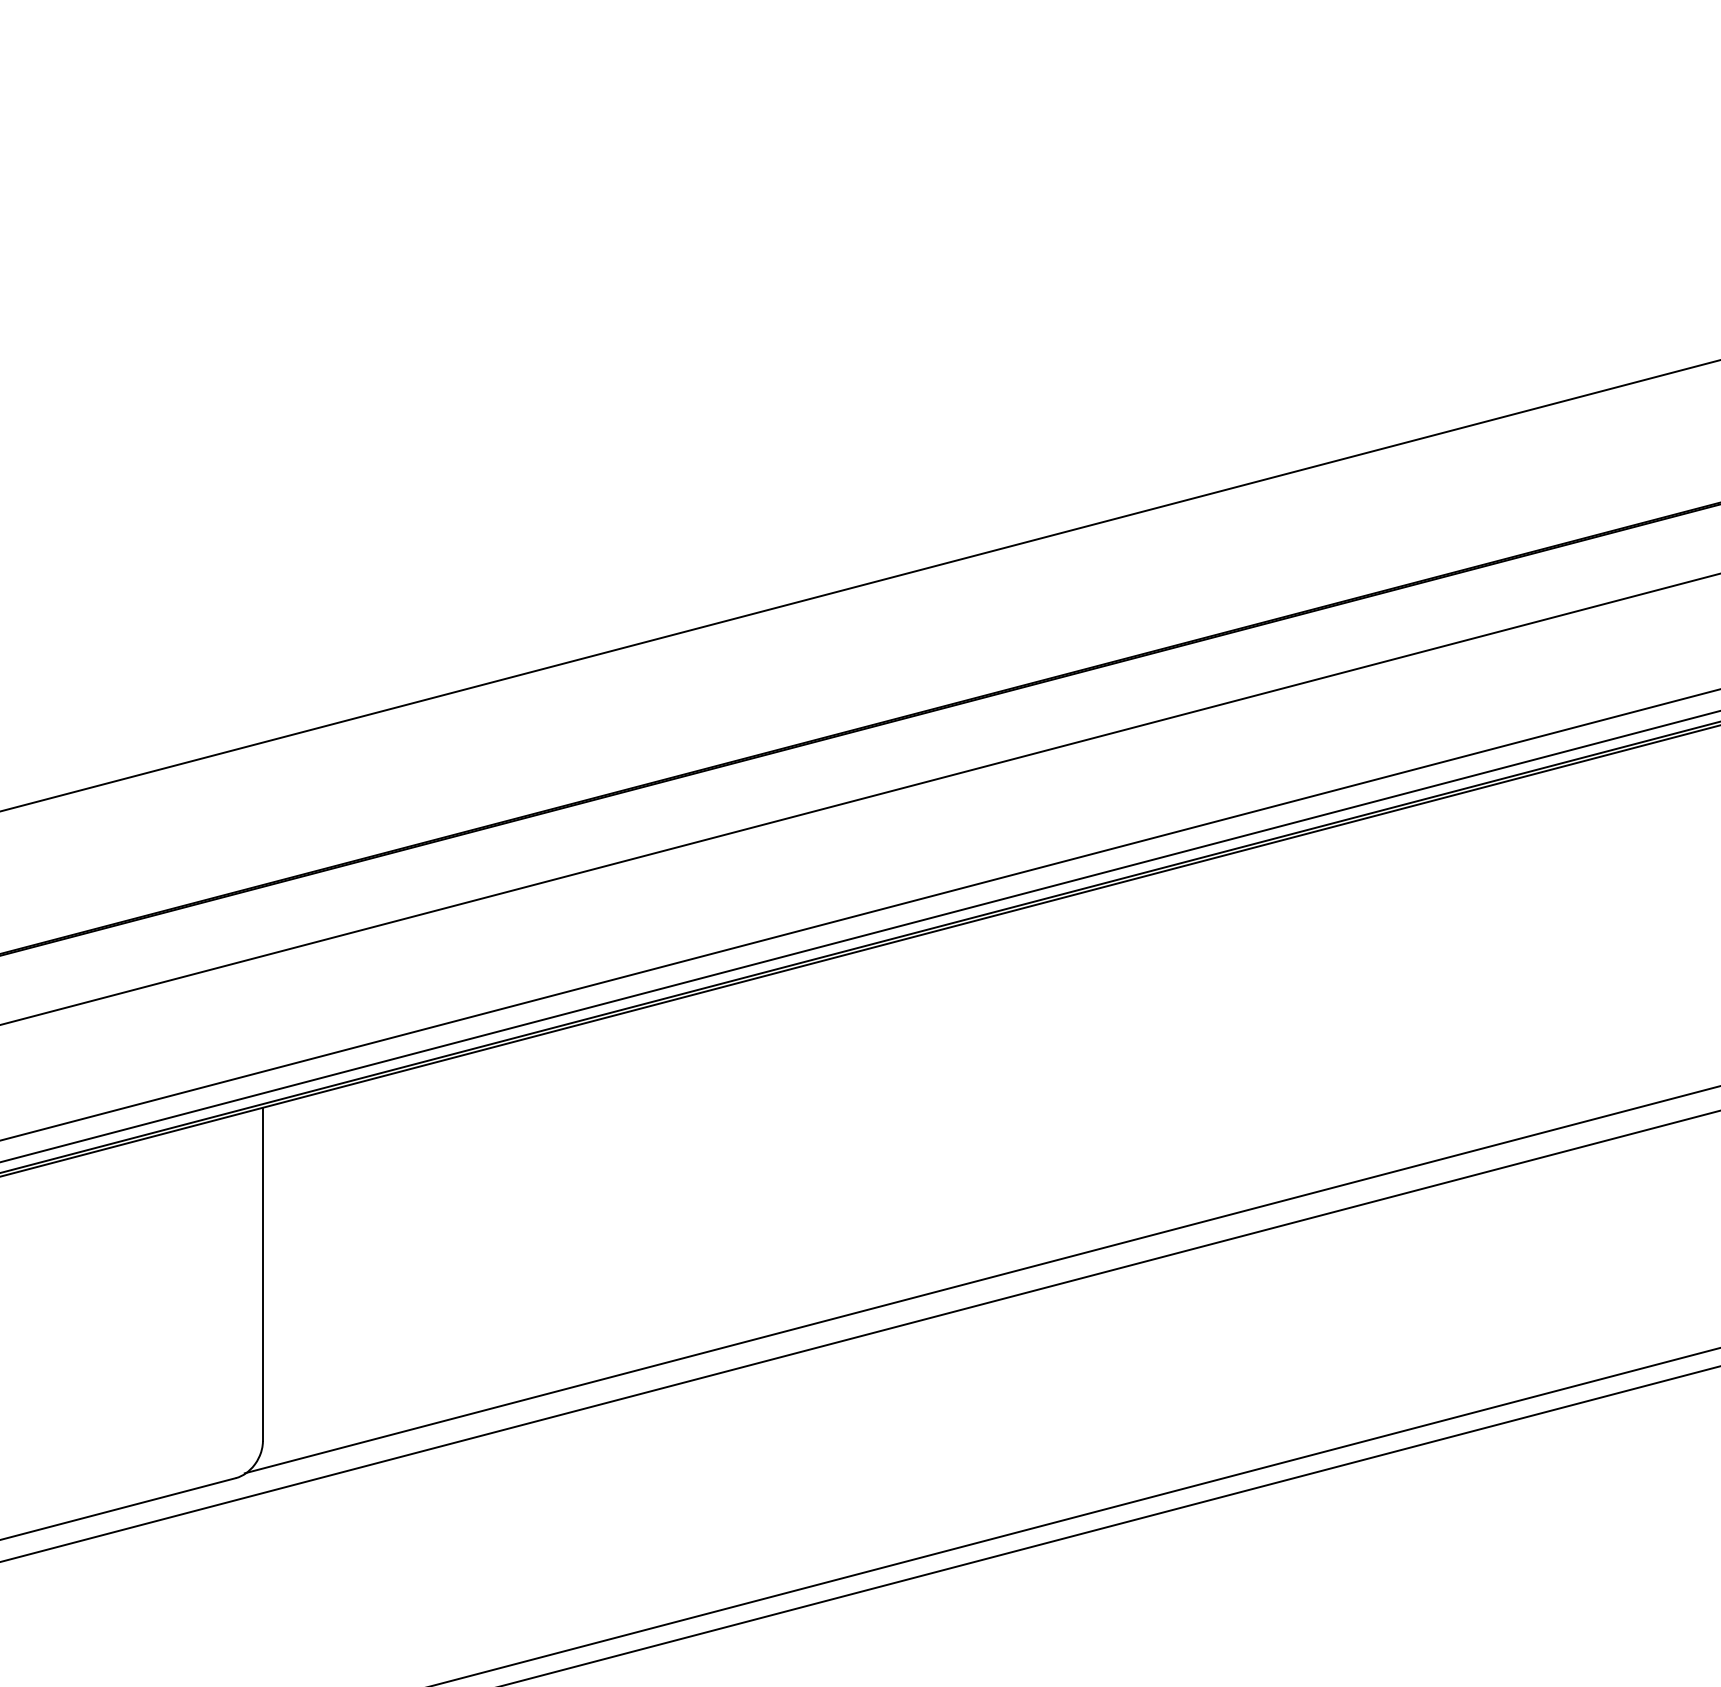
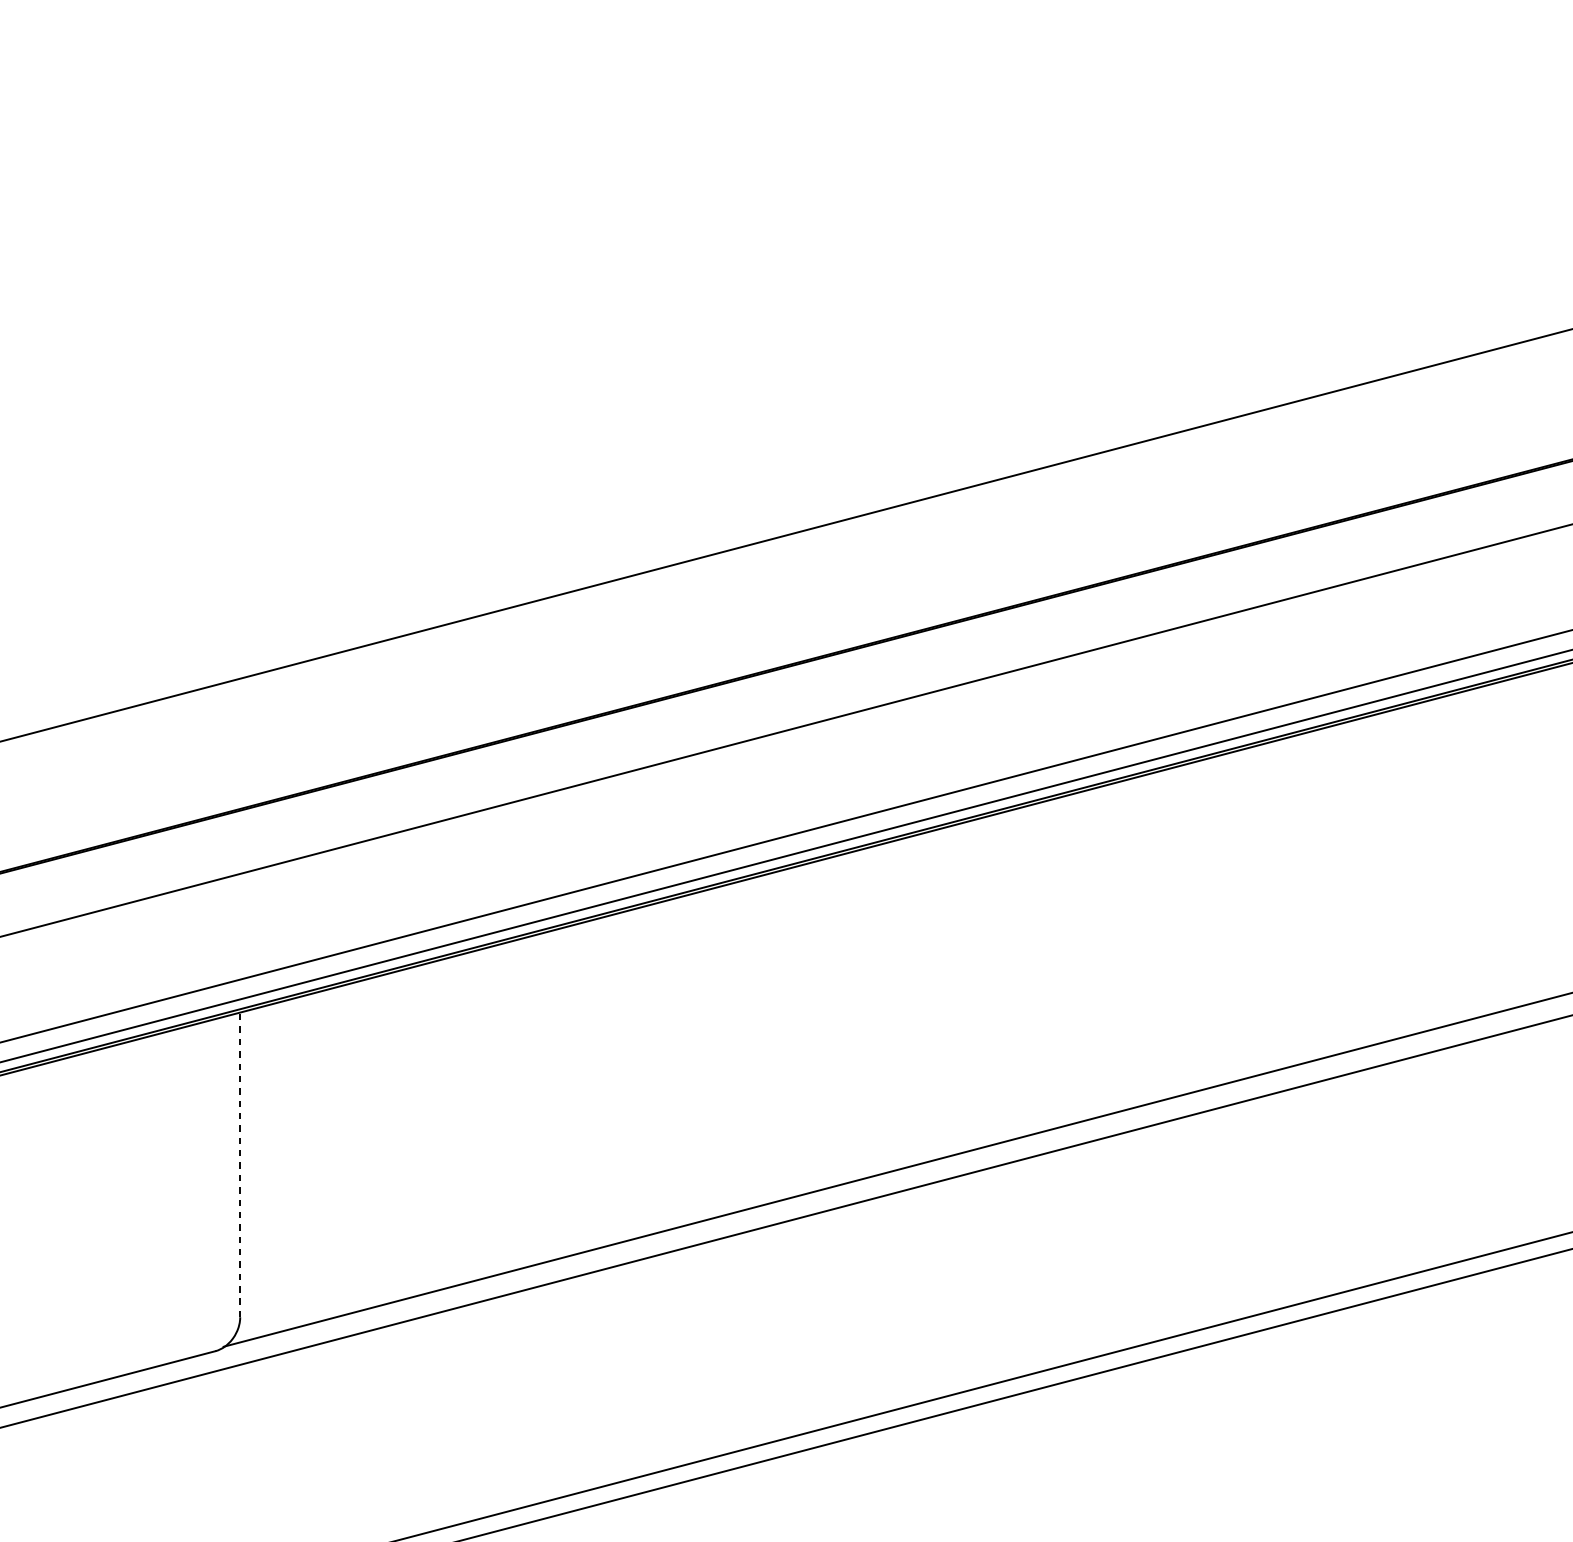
line: (262, 1274) -> (239, 1165), solid -> dashed

